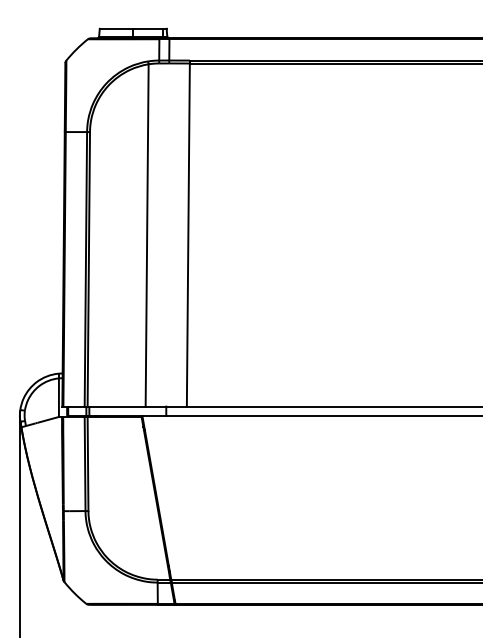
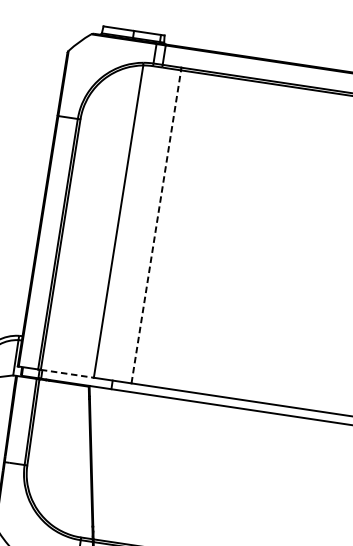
line: (188, 235) -> (156, 227), solid -> dashed
line: (117, 406) -> (68, 373), solid -> dashed

